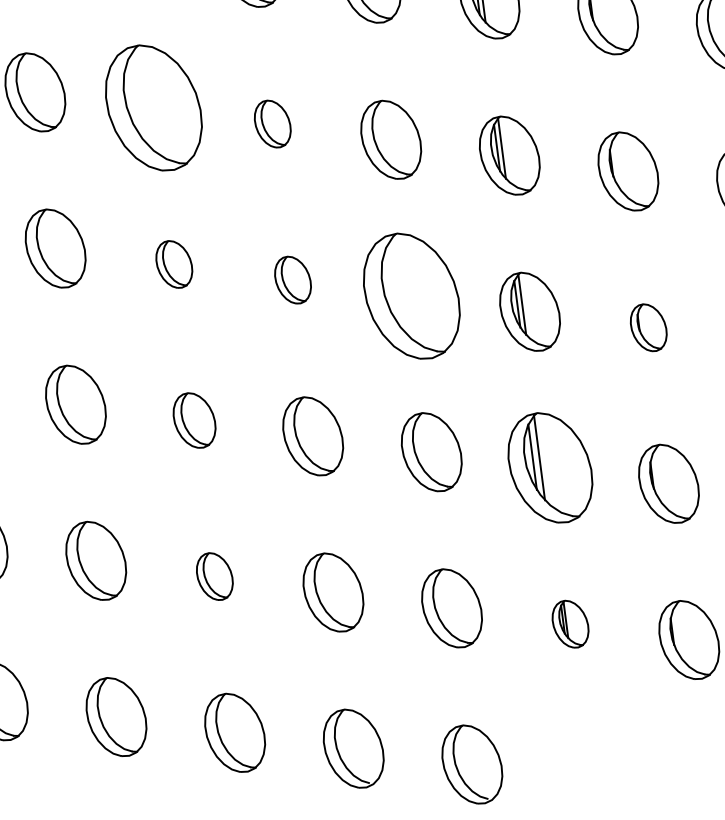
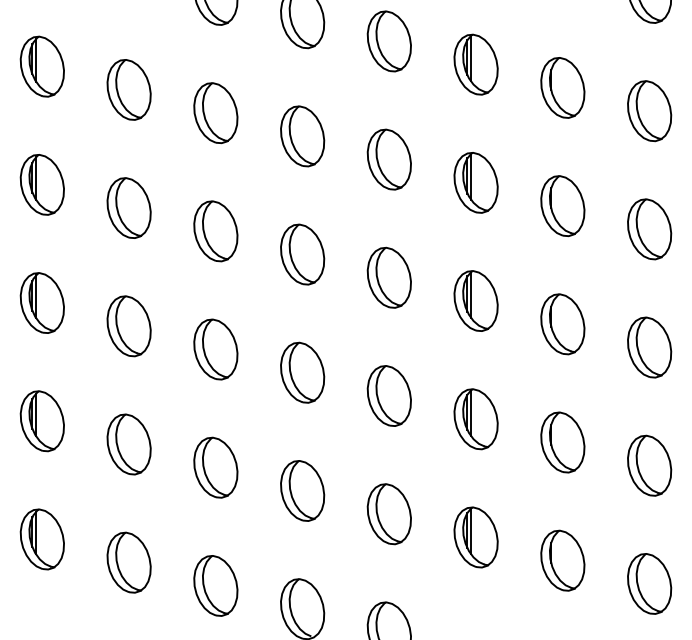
part: (153, 108) -> (215, 113), size x0.62
part: (272, 124) -> (302, 136), size x1.67
part: (173, 264) -> (215, 231), size x1.67
part: (292, 280) -> (302, 254), size x1.67
part: (410, 295) -> (388, 277), size x0.62
part: (648, 328) -> (562, 324), size x1.67
part: (194, 420) -> (215, 349), size x1.43
part: (549, 468) -> (475, 419), size x0.71
part: (214, 576) -> (215, 467), size x1.67
part: (569, 624) -> (475, 537), size x1.67

